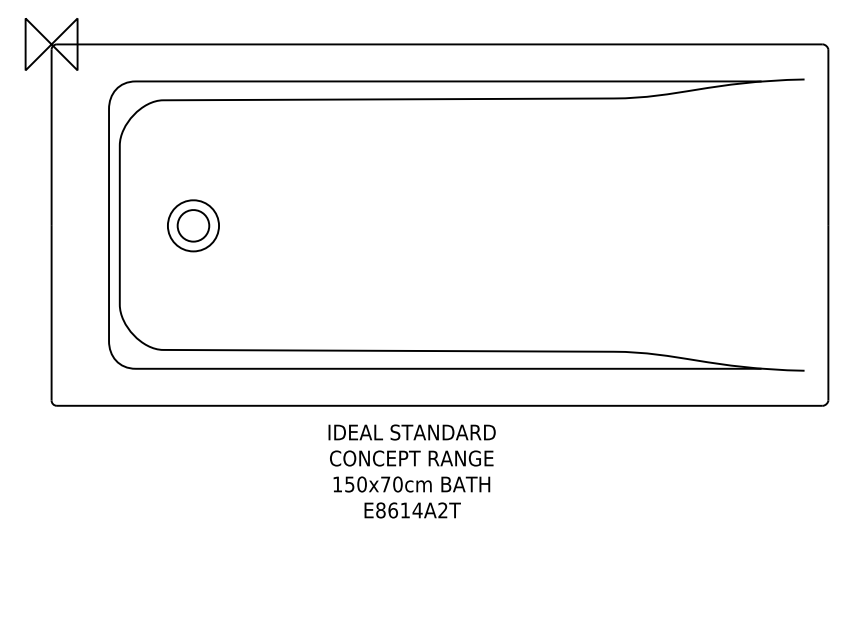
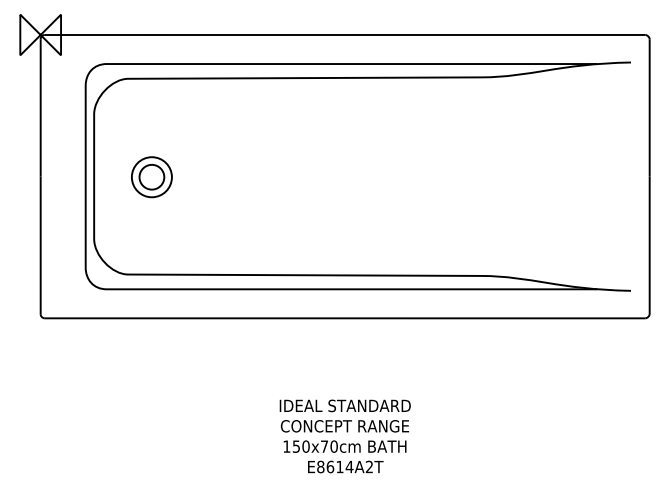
text: (411, 471) -> (344, 436), moved

